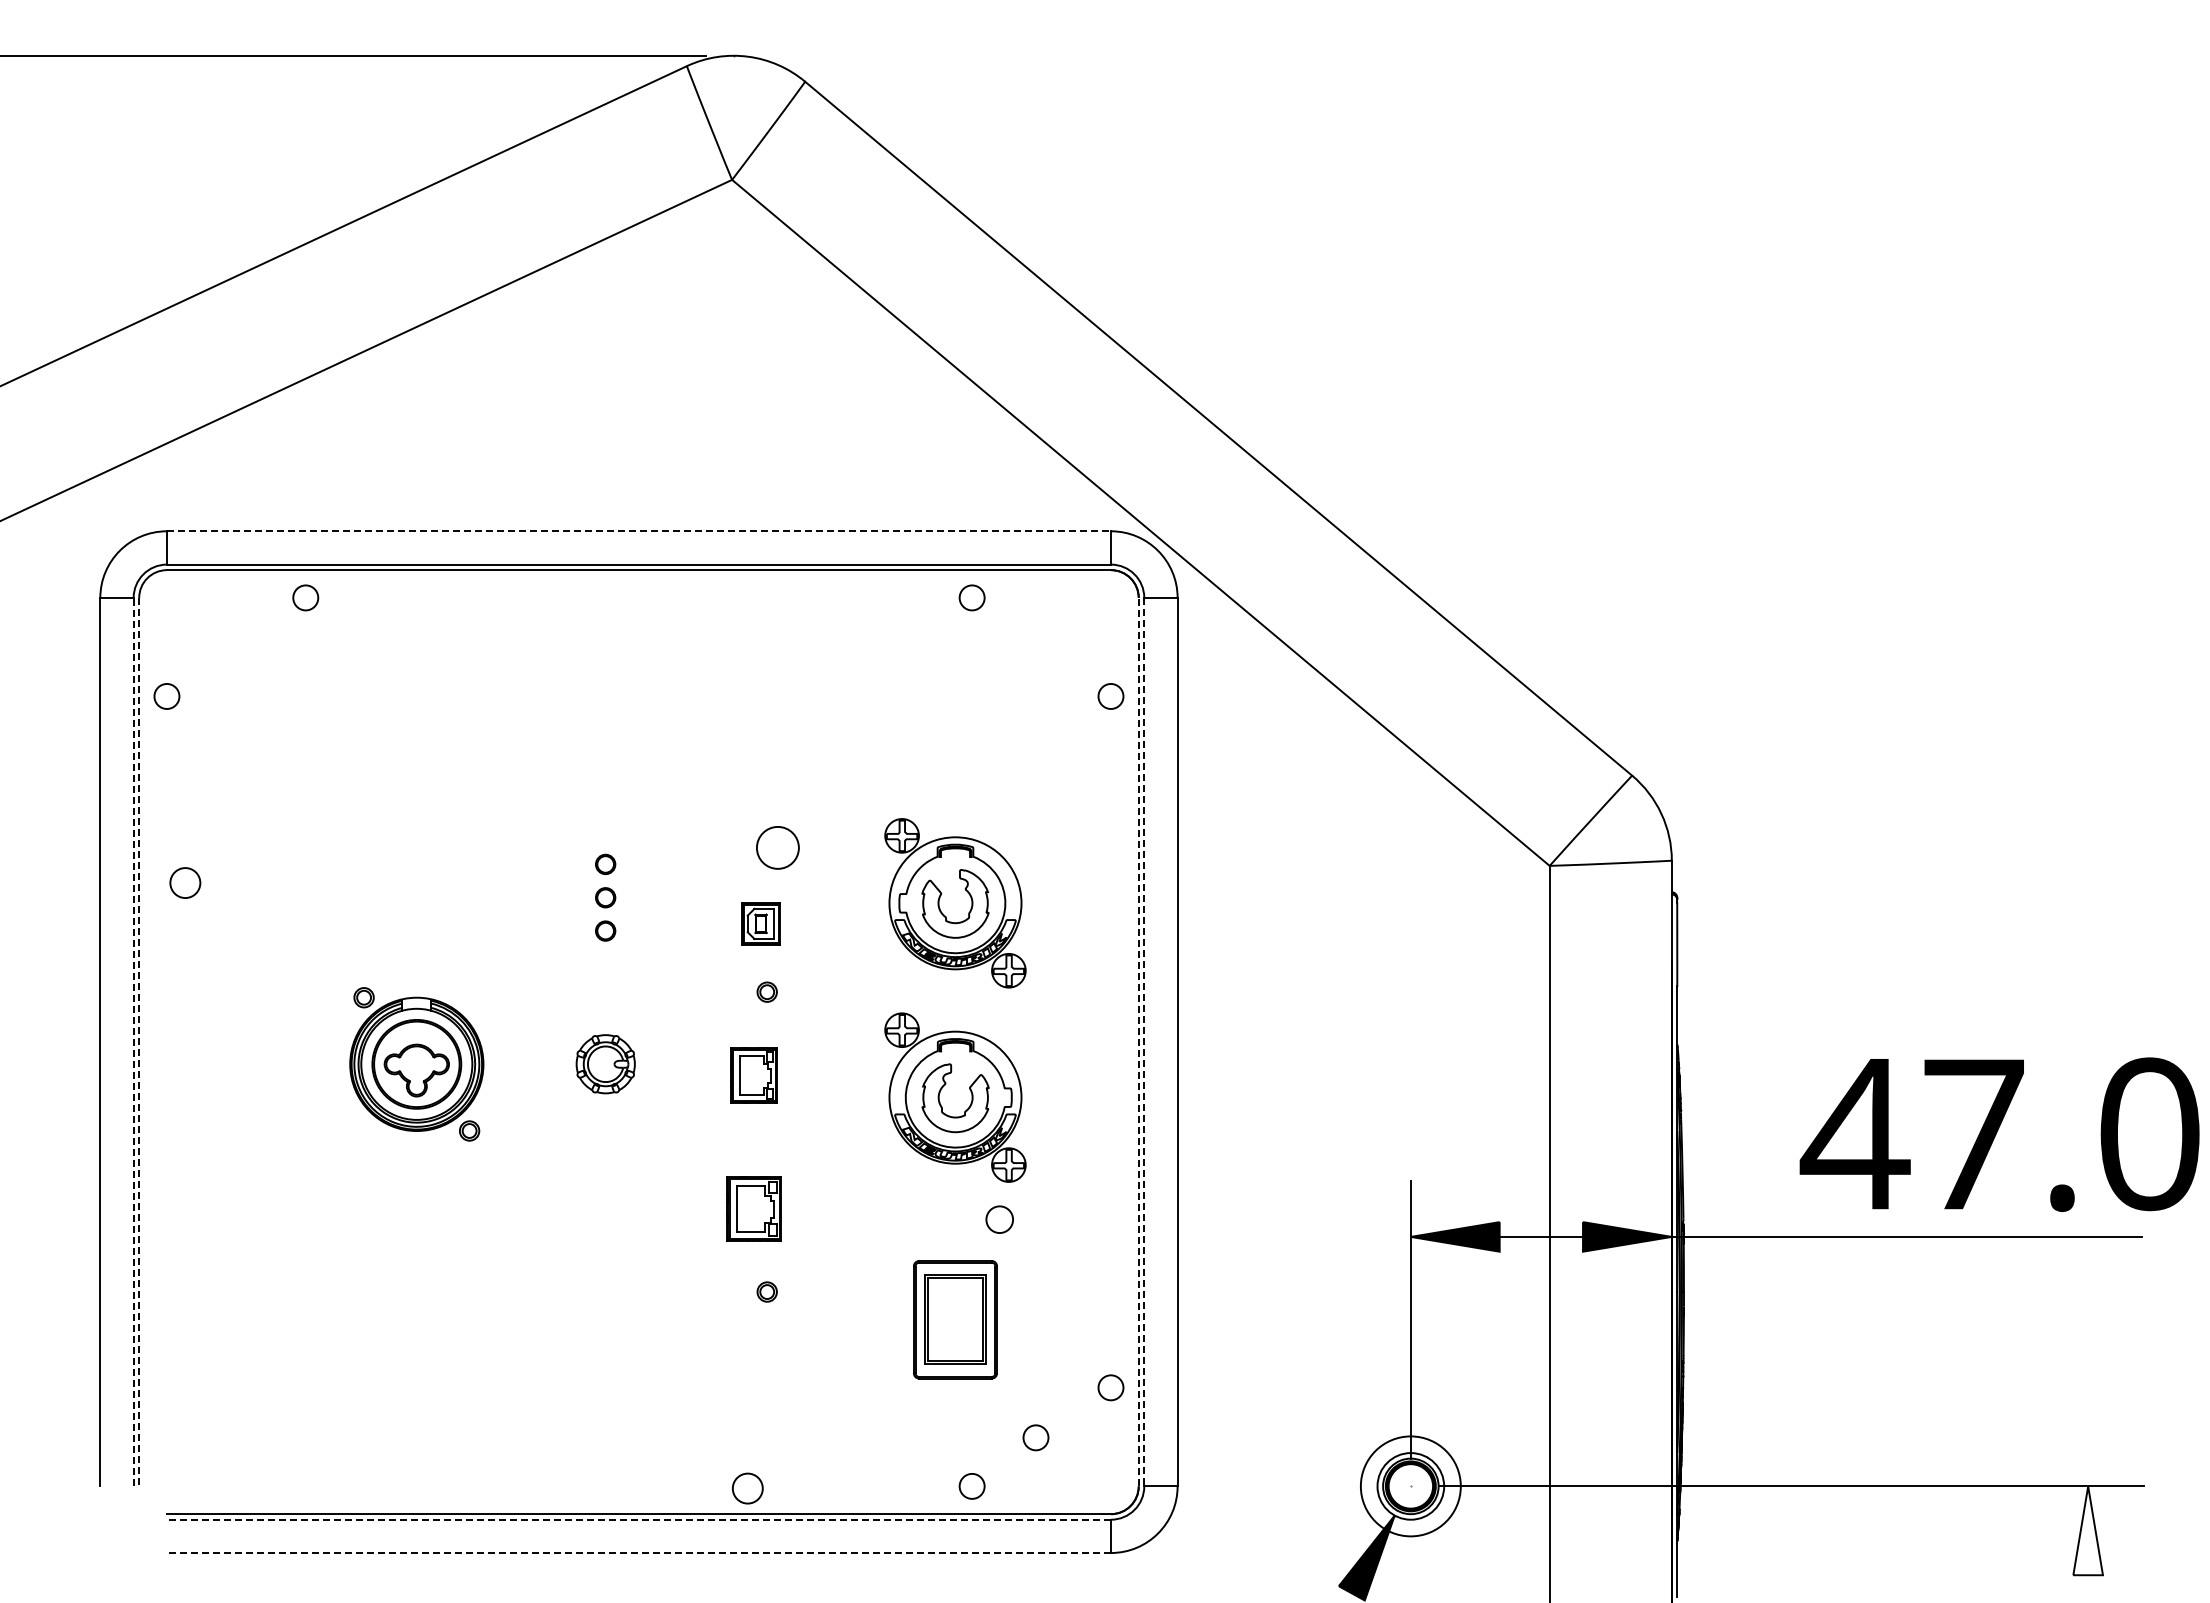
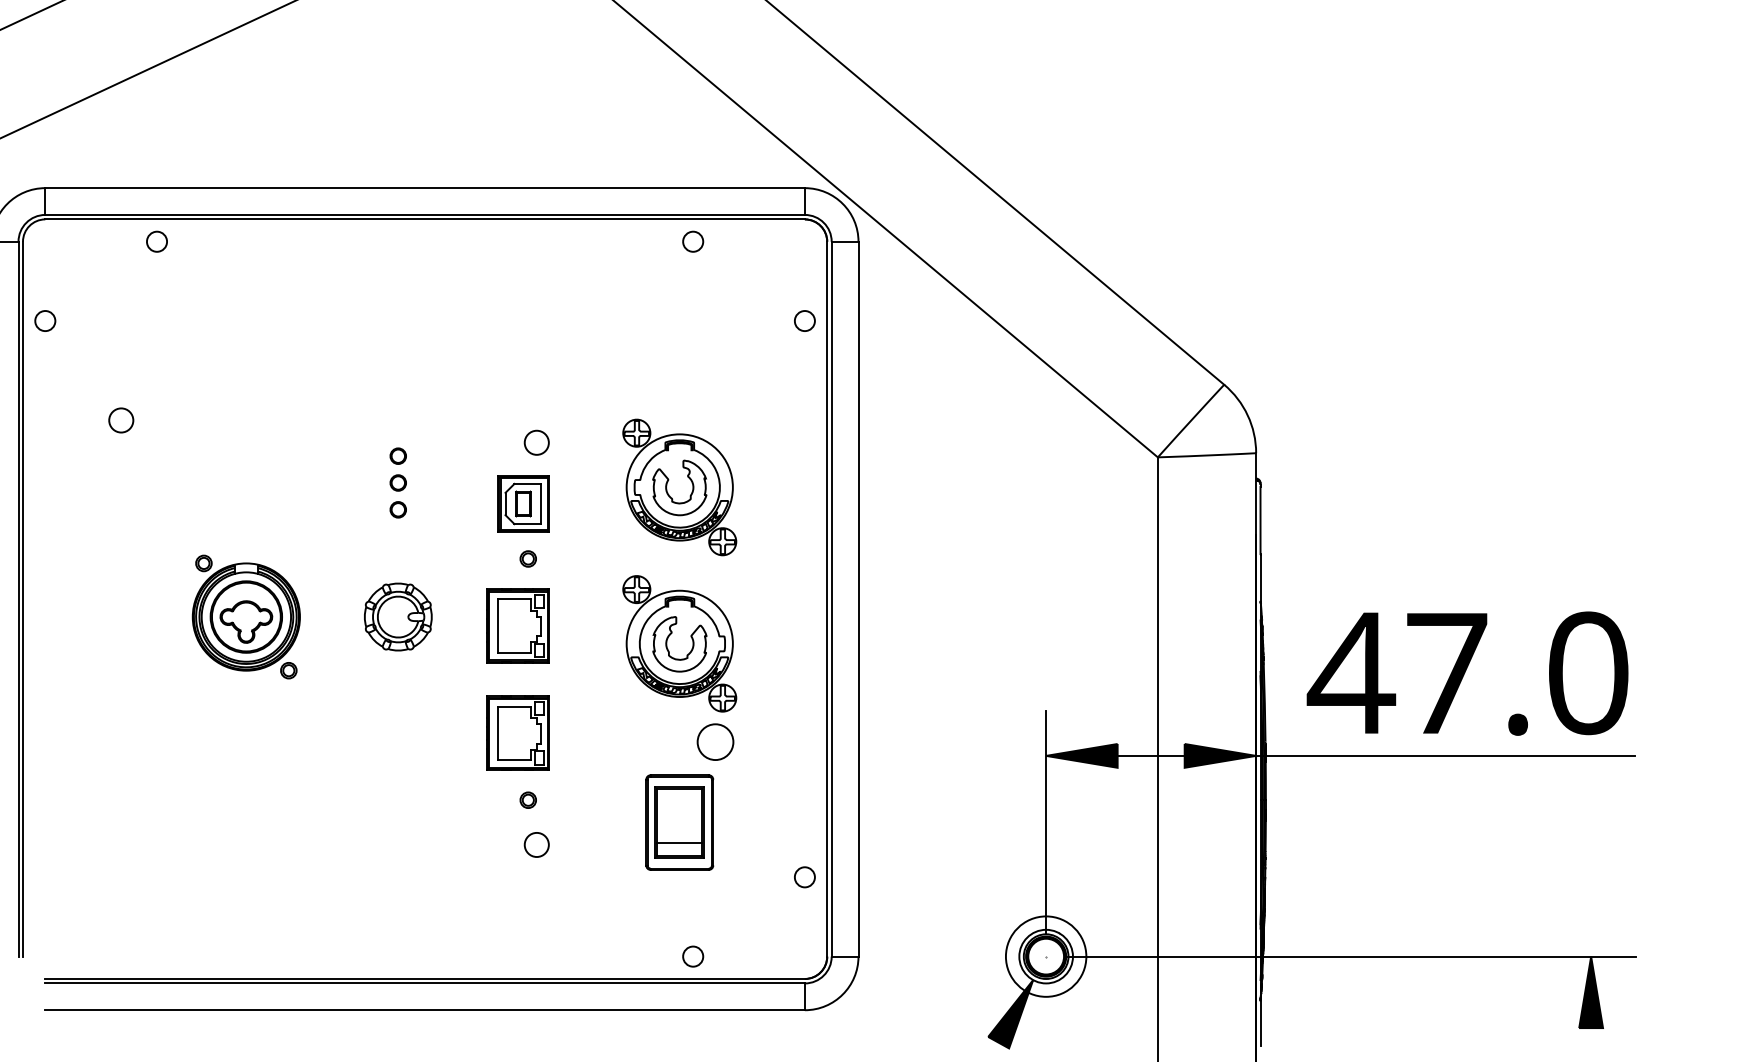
line: (639, 531) -> (425, 188), dashed -> solid
part: (777, 847) -> (536, 442), size x0.71
part: (185, 882) -> (121, 420), moved
part: (760, 923) -> (522, 503), size x1.67
line: (133, 1041) -> (18, 598), dashed -> solid
line: (1138, 1041) -> (827, 598), dashed -> solid
line: (139, 1042) -> (23, 599), dashed -> solid
line: (1144, 1042) -> (831, 599), dashed -> solid
part: (605, 1063) -> (398, 616), size x1.43
part: (754, 1075) -> (518, 626), size x1.67
text: (1999, 1134) -> (1467, 673), moved
part: (754, 1208) -> (518, 733), size x1.43
part: (999, 1219) -> (715, 741), size x1.67
line: (955, 1345) -> (679, 843), added
part: (1035, 1437) -> (744, 917), removed
part: (747, 1488) -> (536, 844), moved
line: (638, 1519) -> (424, 983), dashed -> solid
fill: (2087, 1530) -> (1590, 992), added
line: (638, 1553) -> (424, 1010), dashed -> solid

